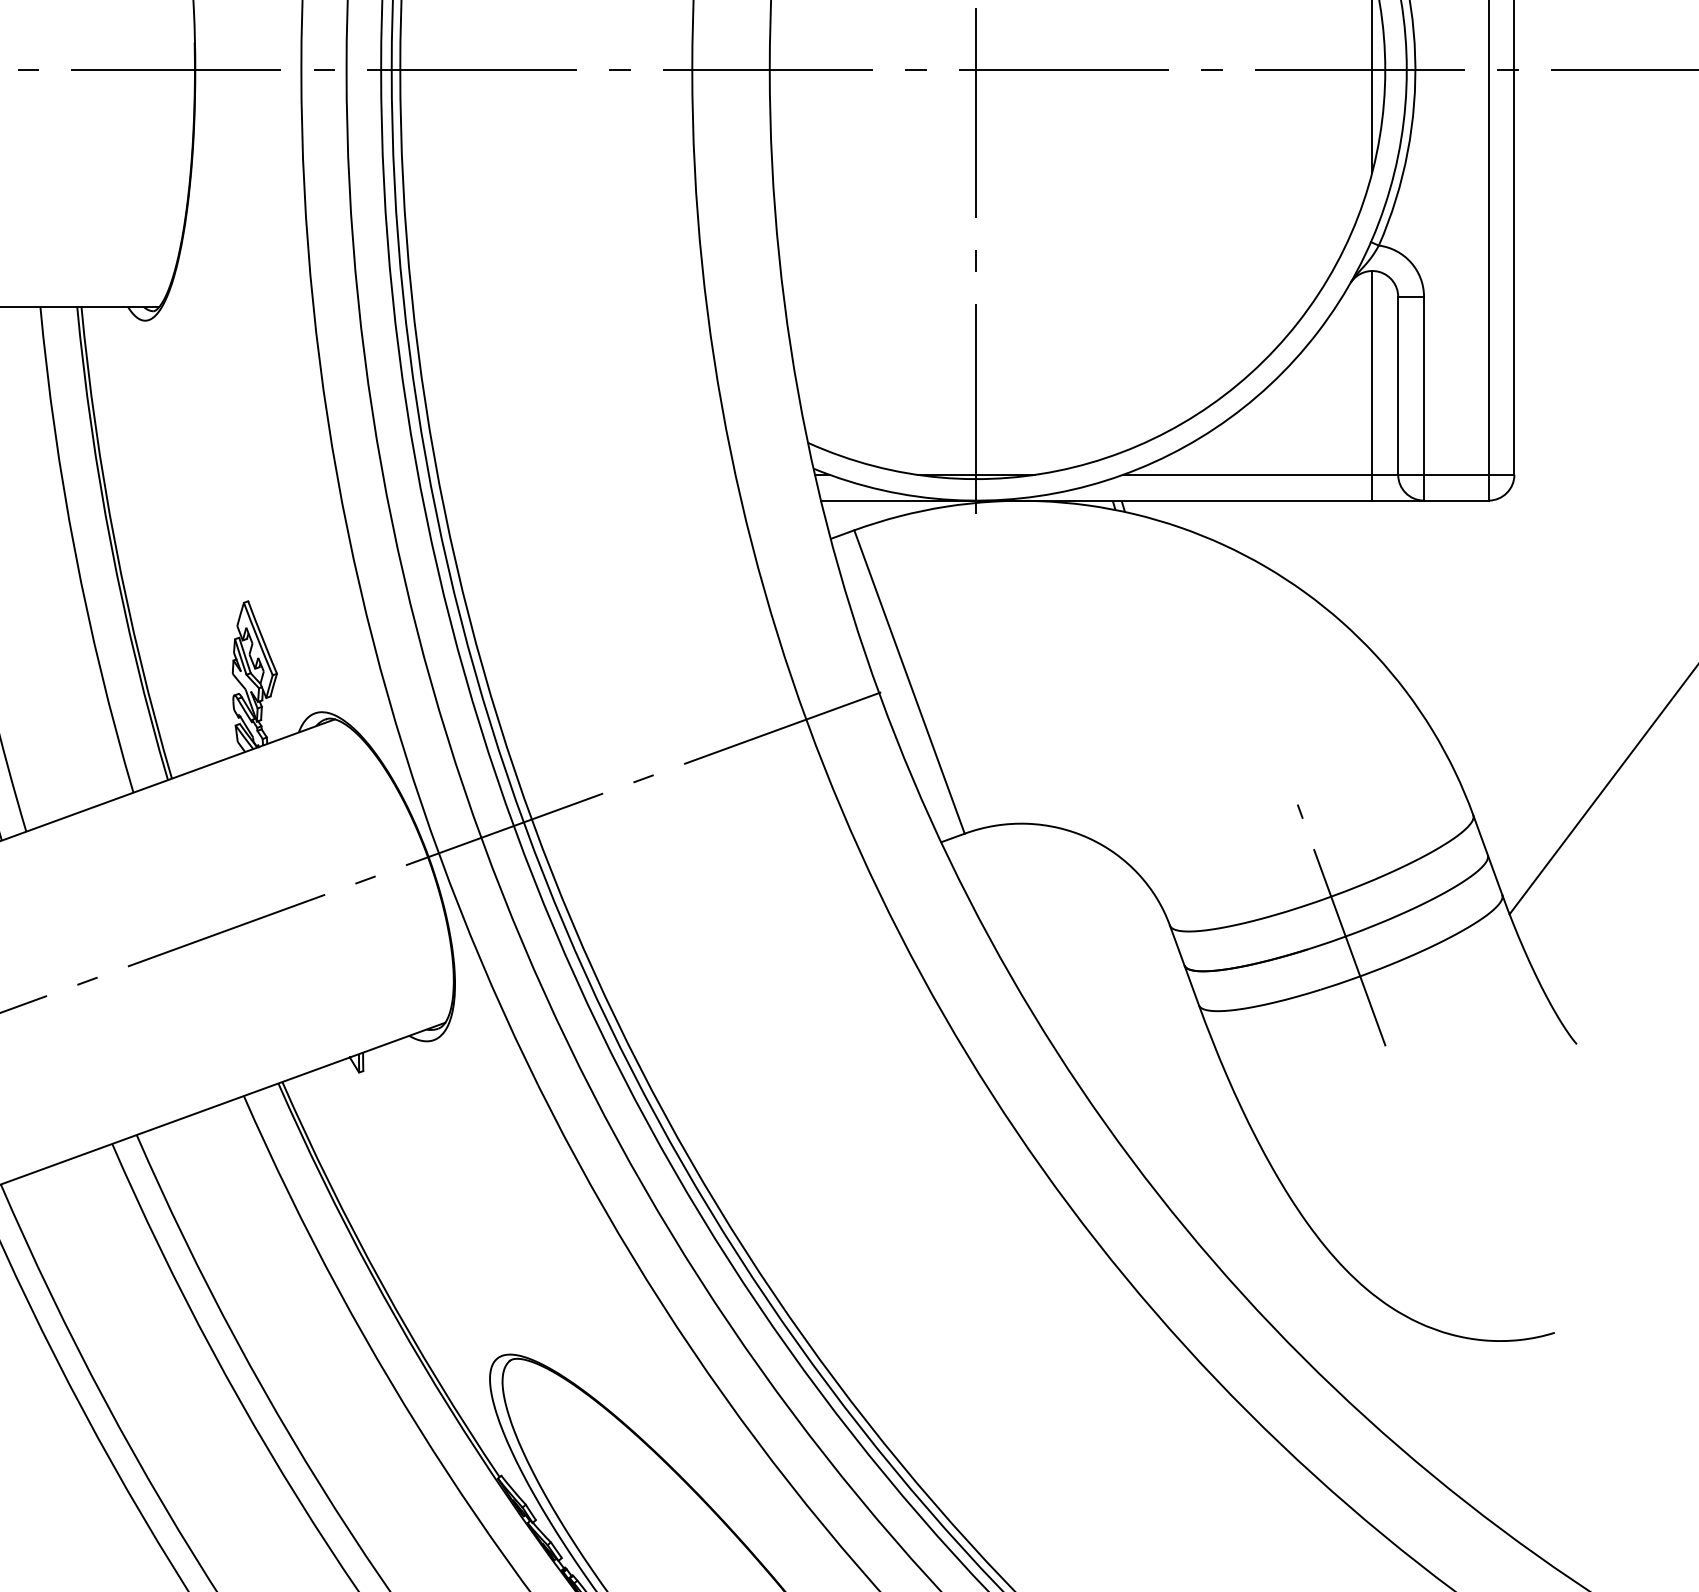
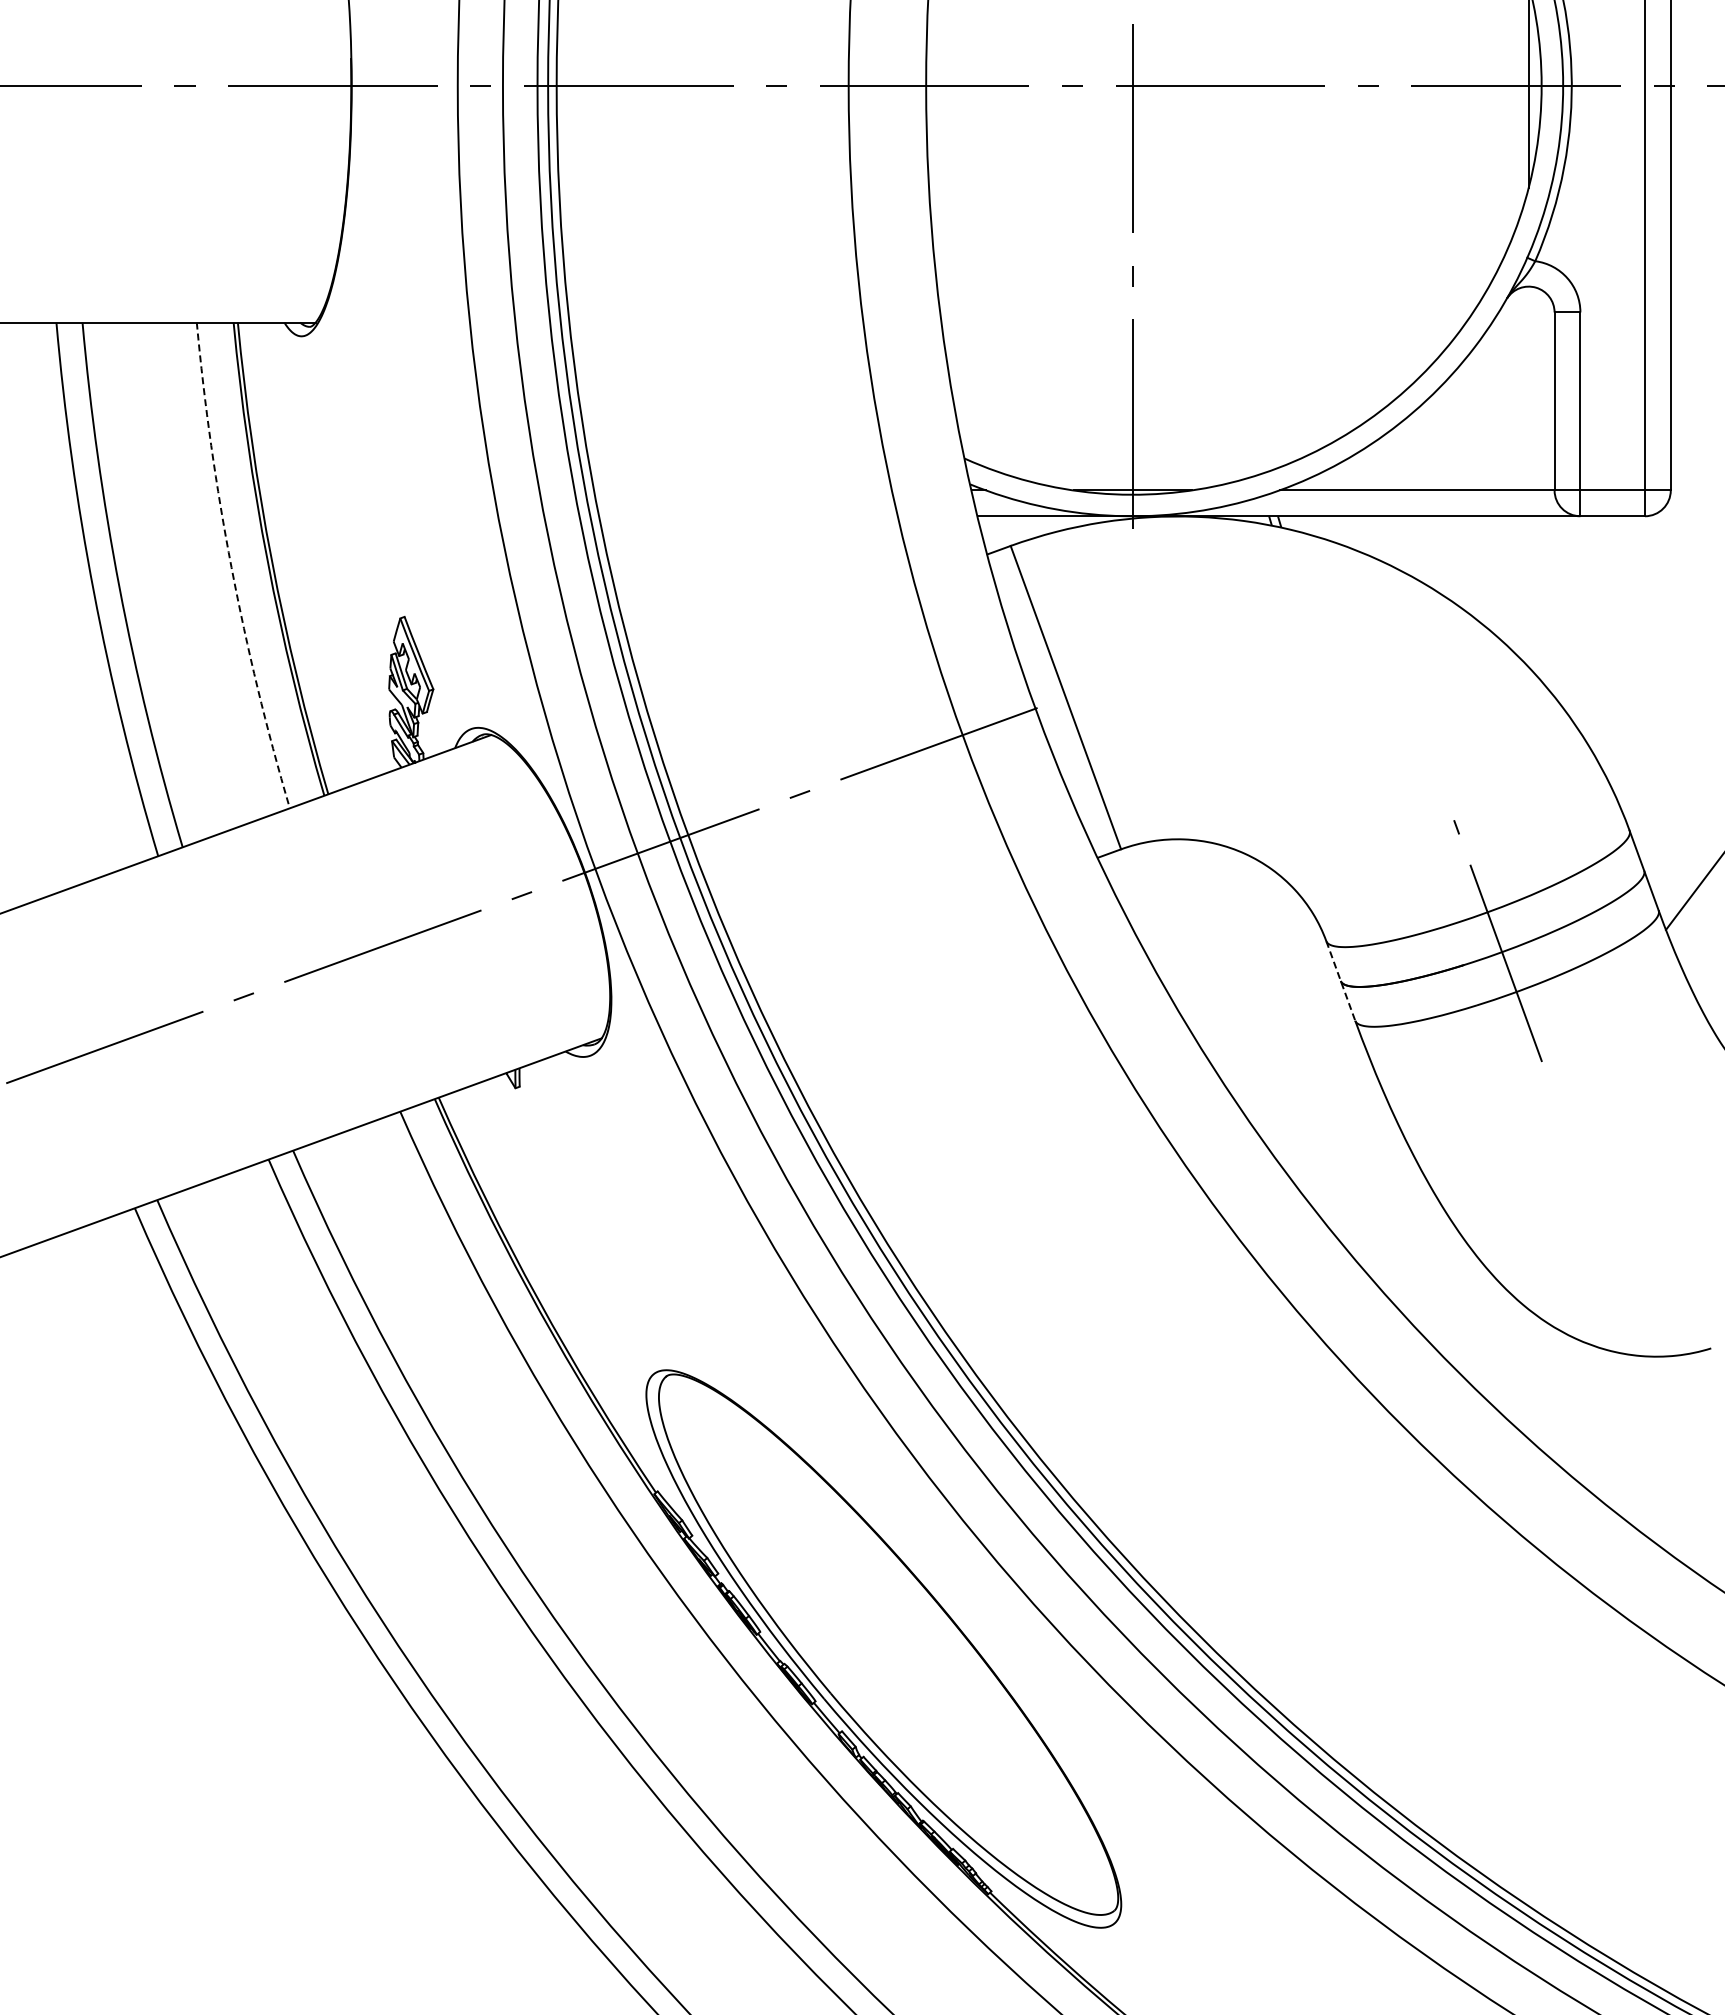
line: (1372, 385) -> (1528, 401), removed
arc: (75, 551) -> (231, 567), solid -> dashed
line: (1184, 965) -> (1340, 981), solid -> dashed

